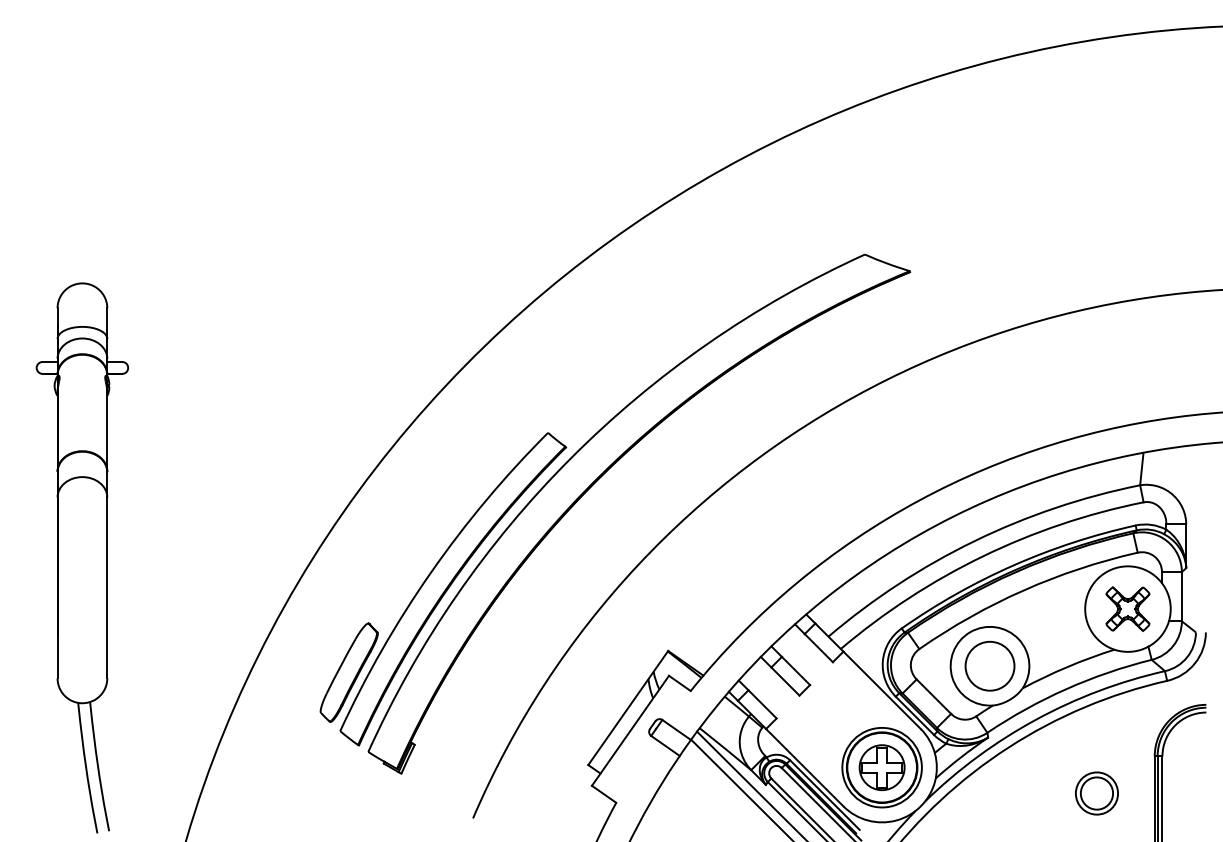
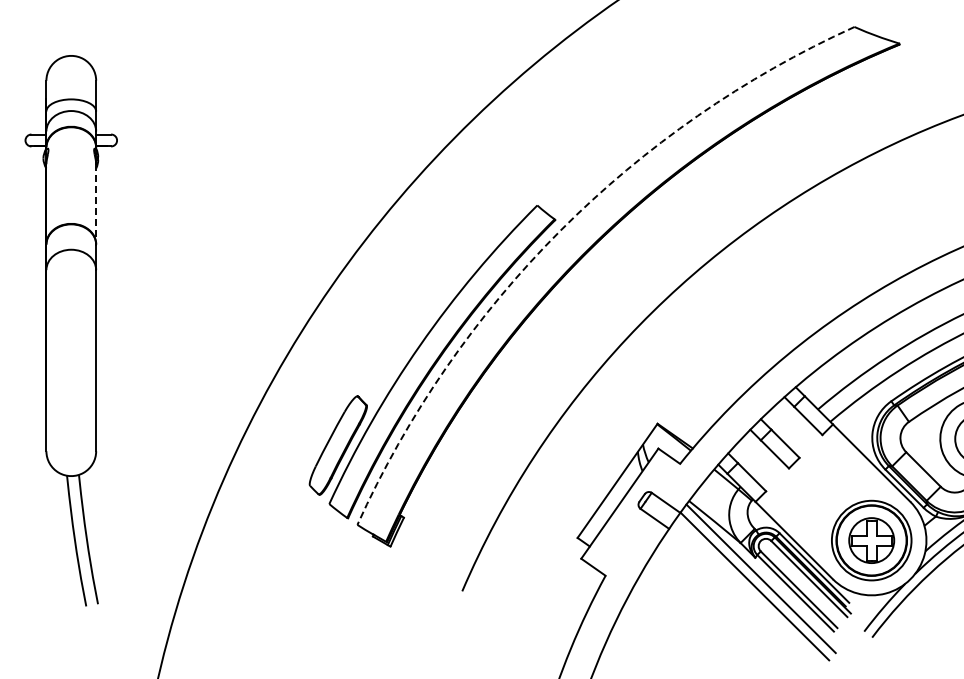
line: (107, 431) -> (96, 204), solid -> dashed
arc: (571, 457) -> (560, 230), solid -> dashed

